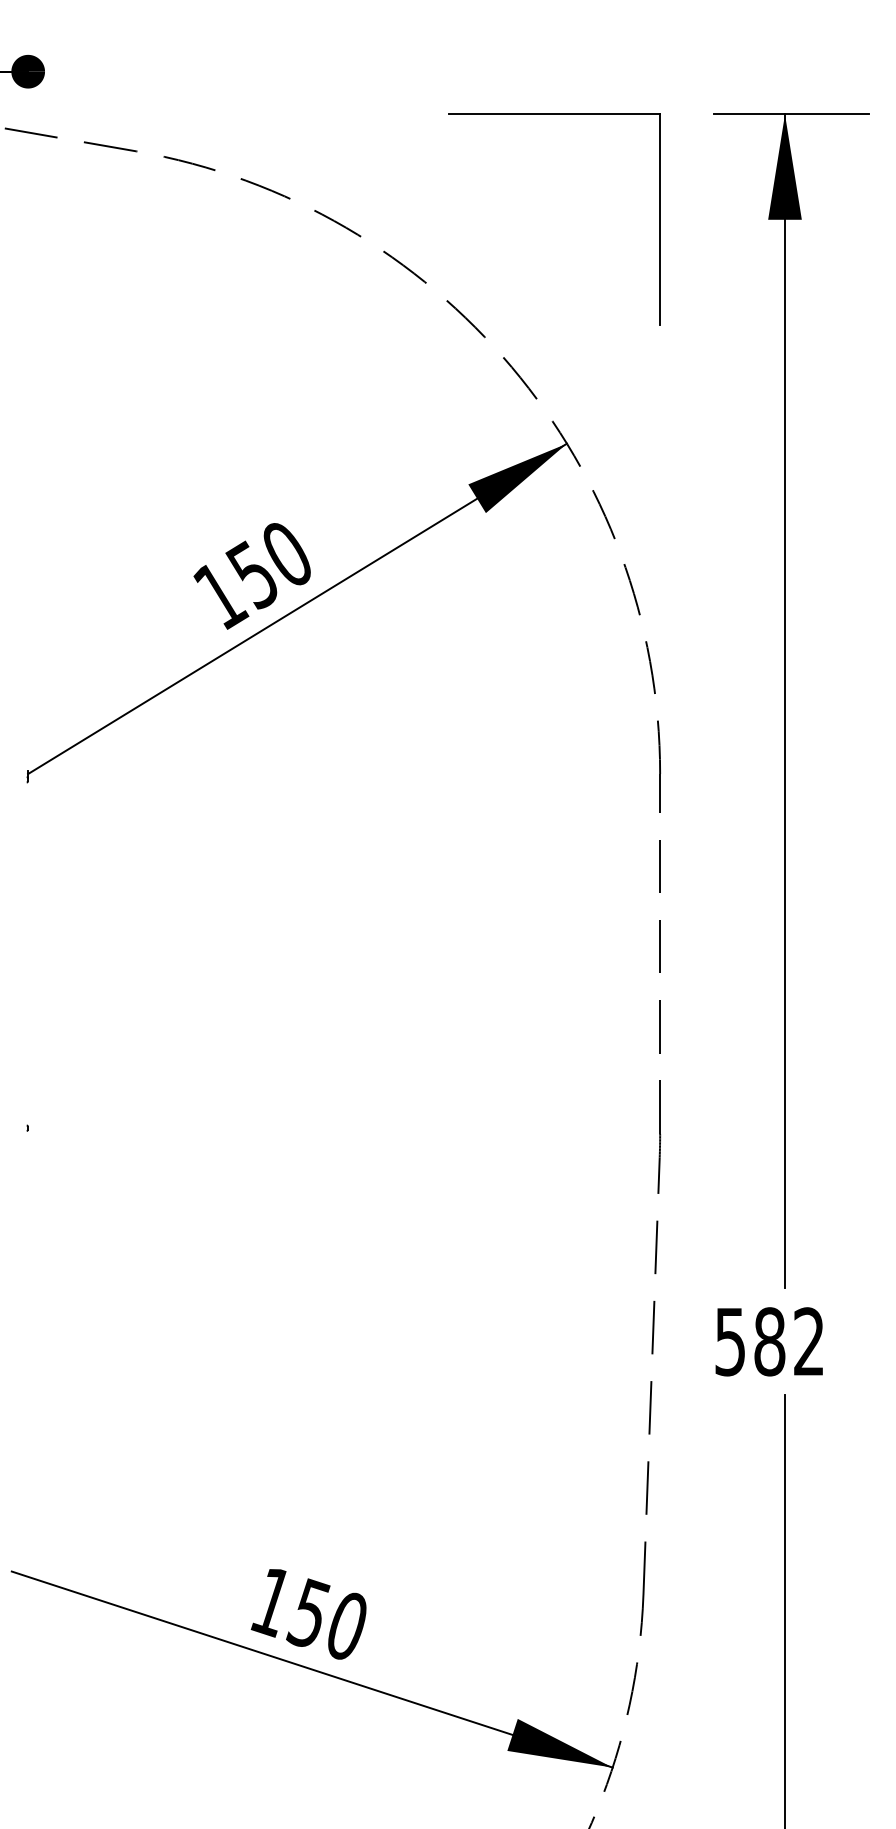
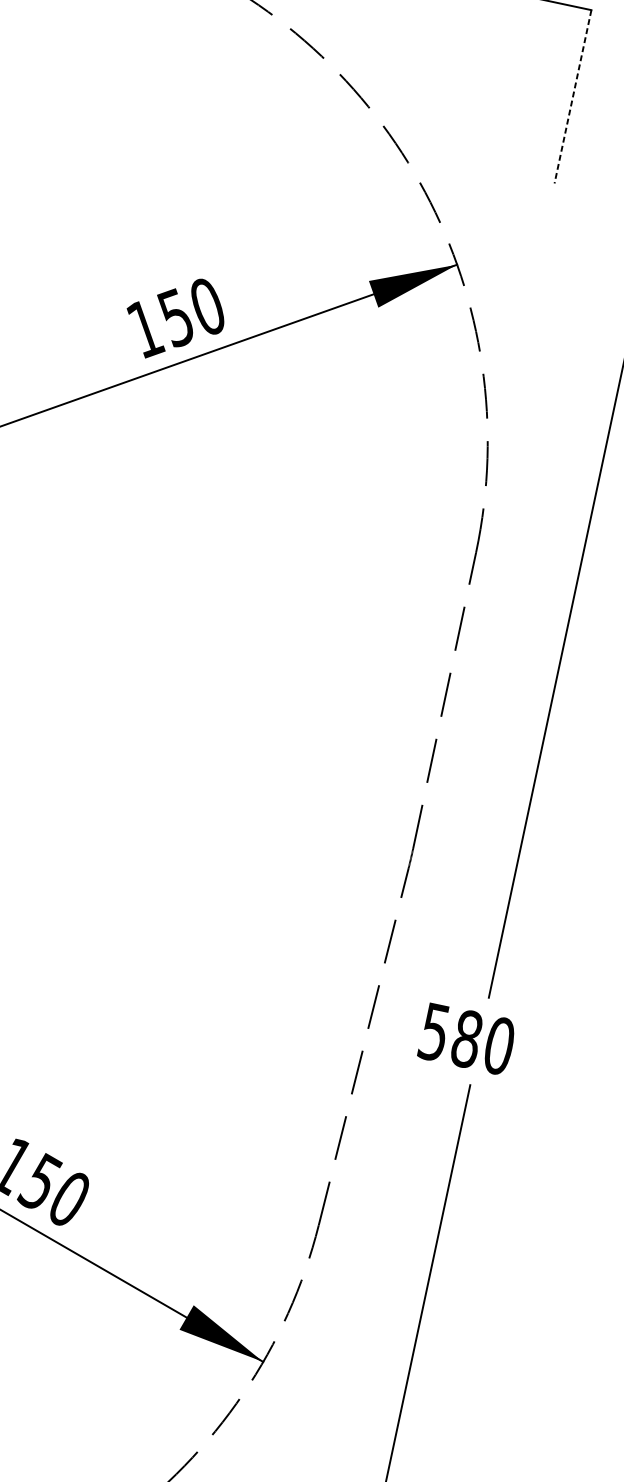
line: (660, 220) -> (573, 97), solid -> dashed
text: (808, 1341) -> (498, 1045), 582 -> 580

